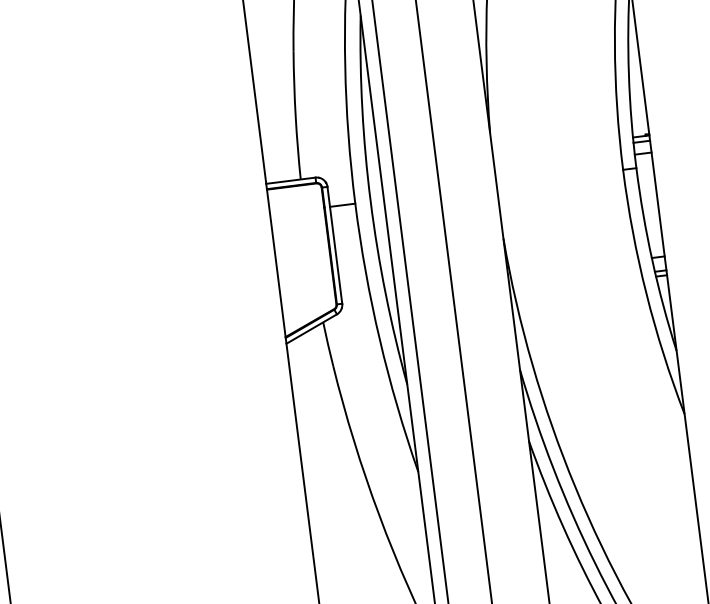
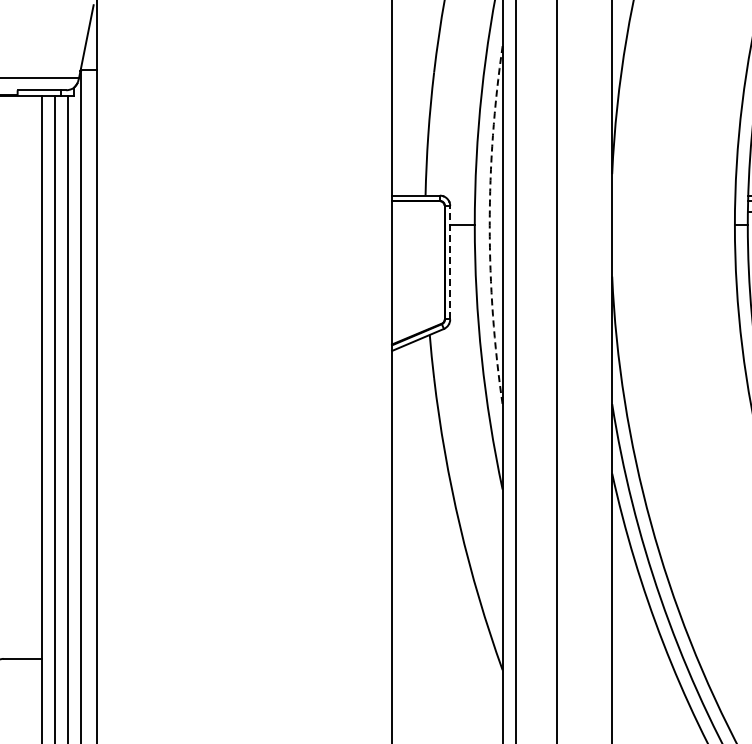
arc: (370, 201) -> (489, 225), solid -> dashed
line: (335, 245) -> (450, 262), solid -> dashed

